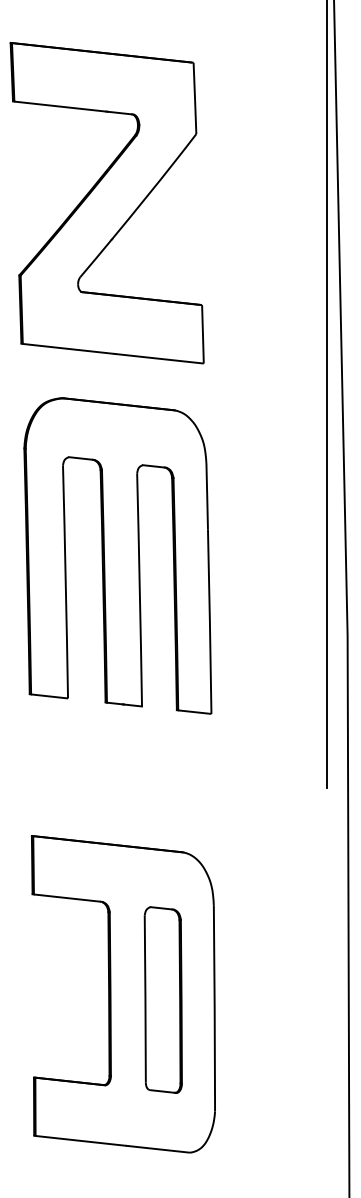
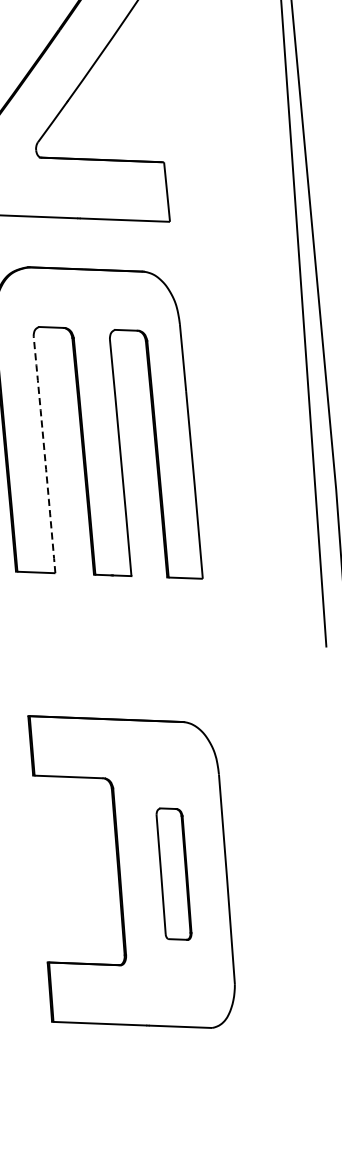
arc: (65, 582) -> (44, 455), solid -> dashed
part: (162, 999) -> (173, 873), size x0.7

